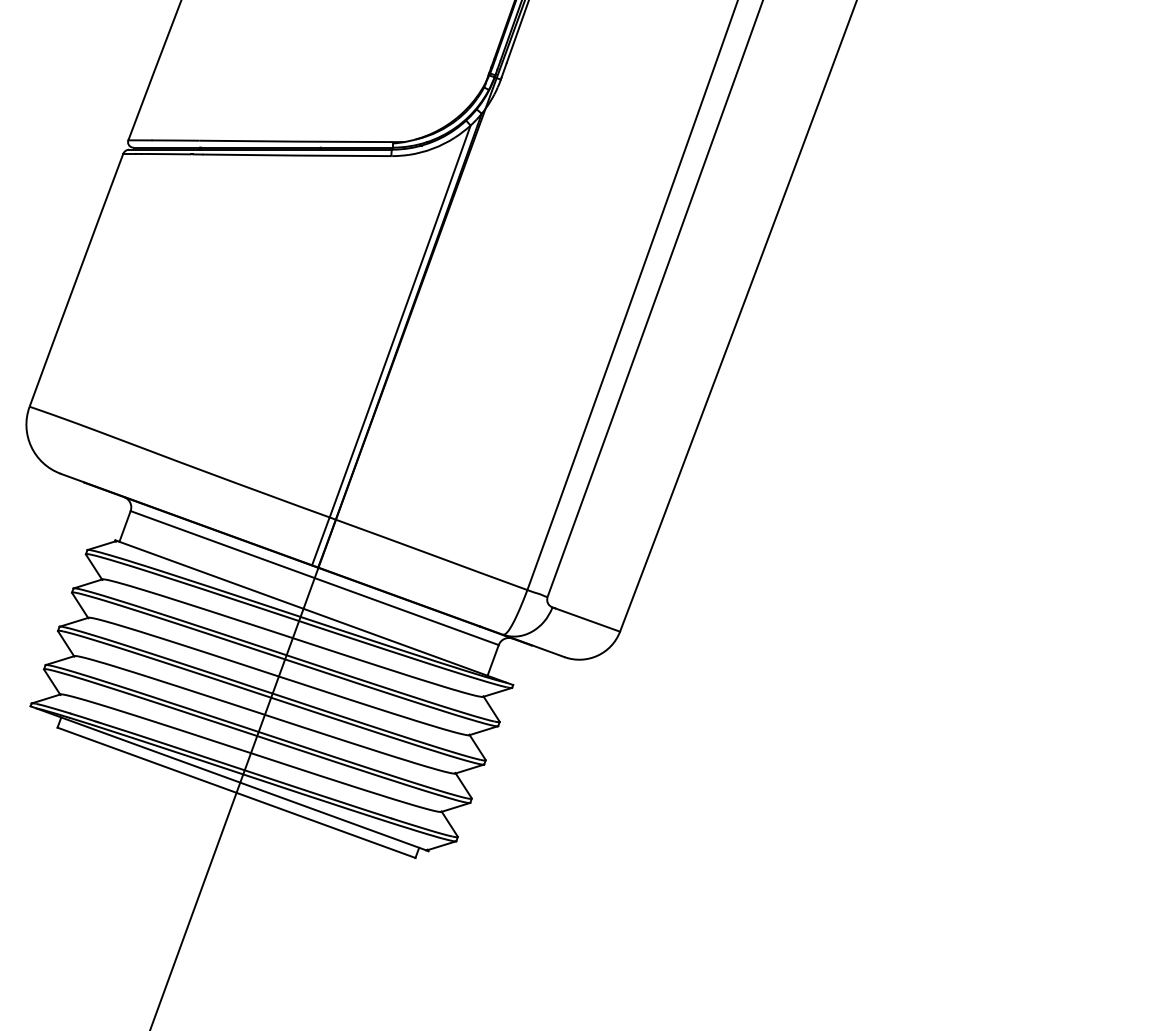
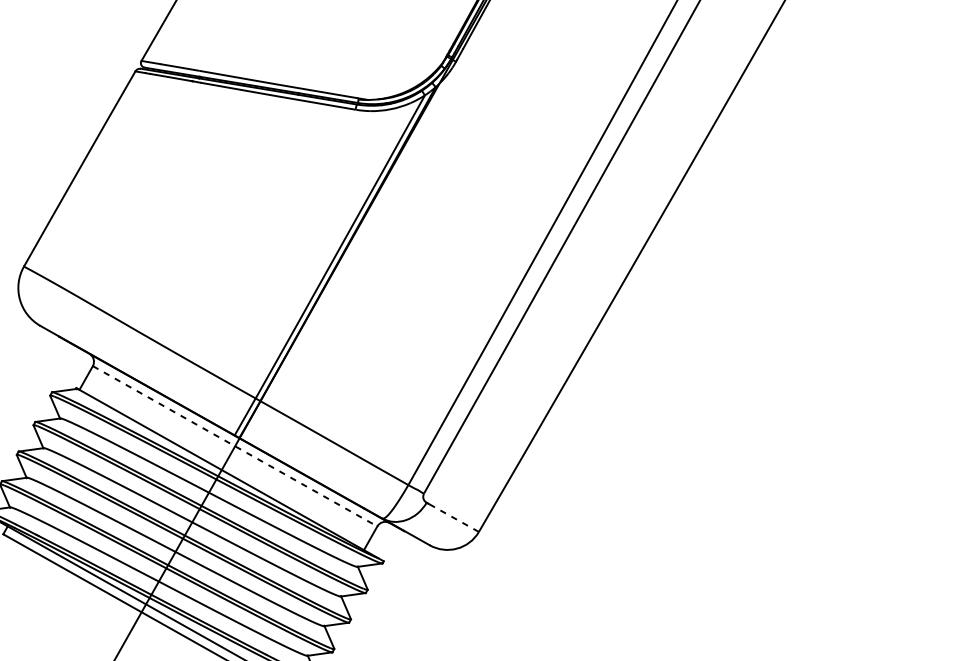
line: (314, 578) -> (234, 446), solid -> dashed
line: (587, 619) -> (453, 517), solid -> dashed

